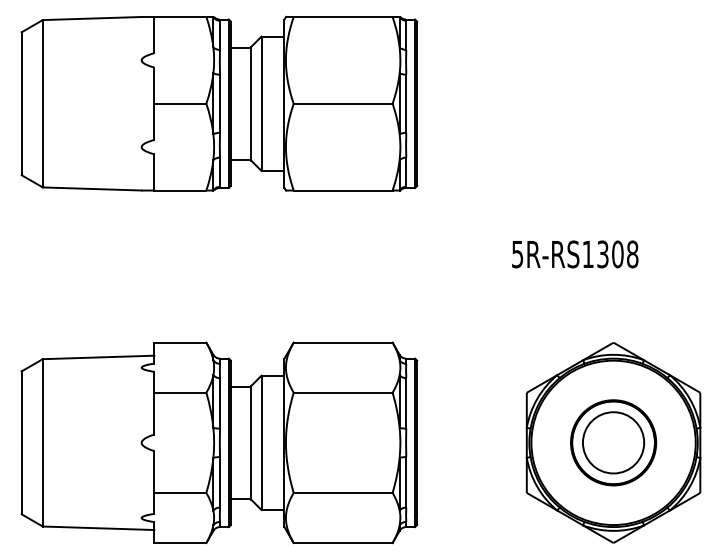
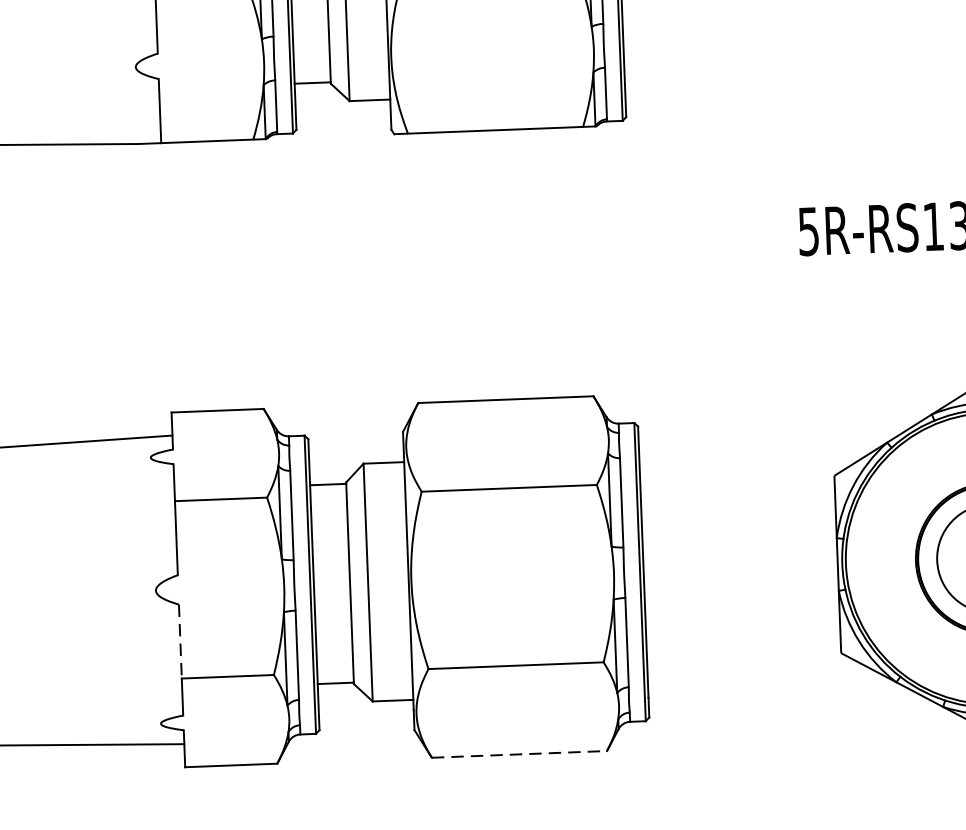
line: (154, 472) -> (180, 642), solid -> dashed
line: (343, 543) -> (520, 755), solid -> dashed

